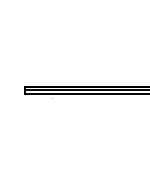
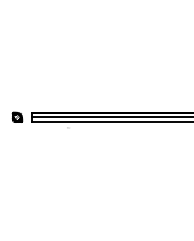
part: (13, 89) -> (17, 116), added

